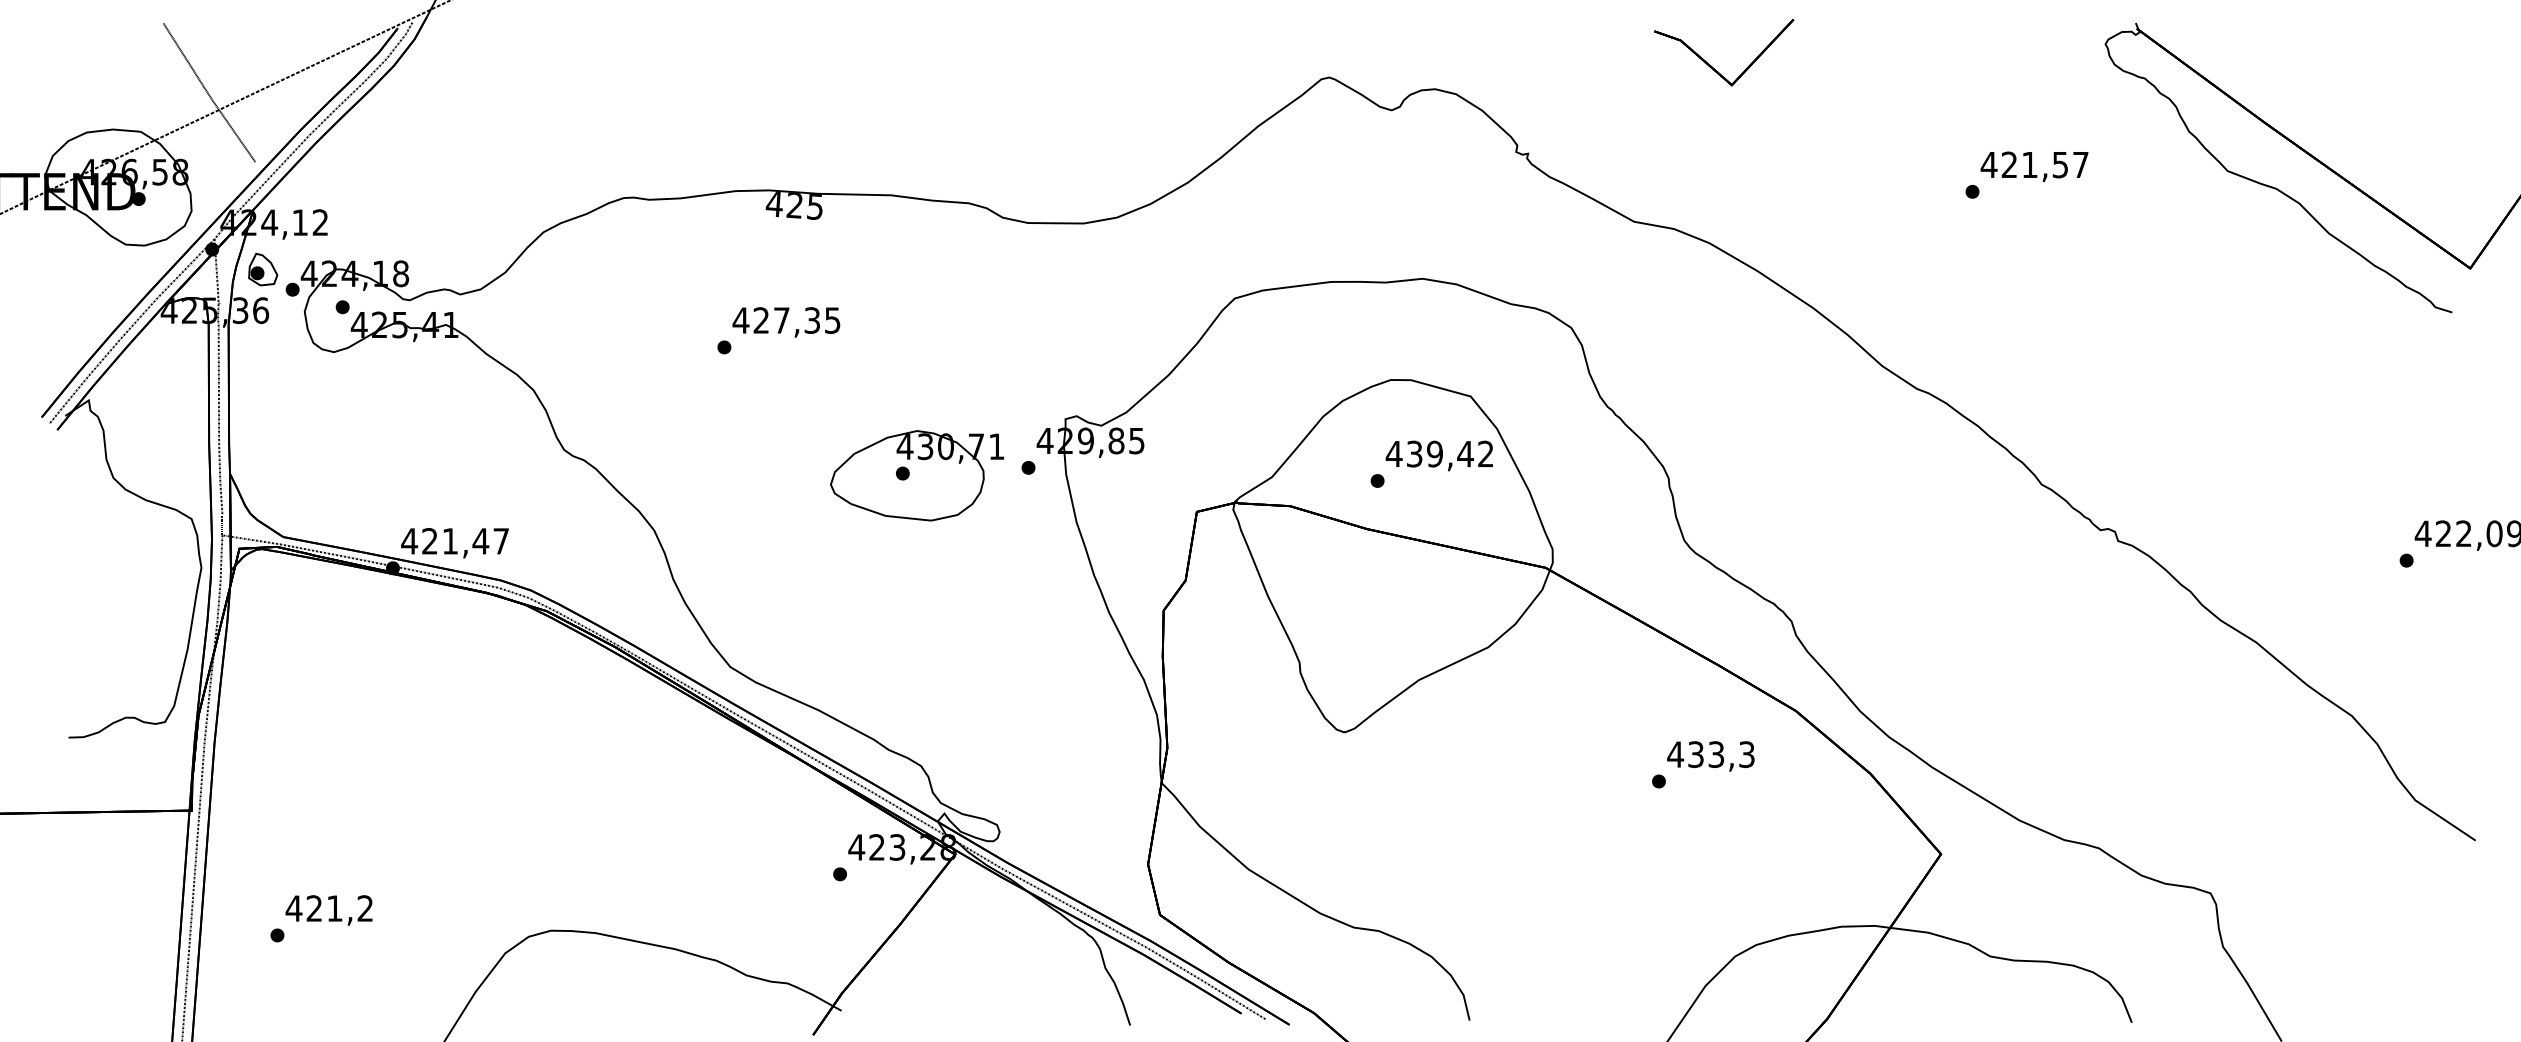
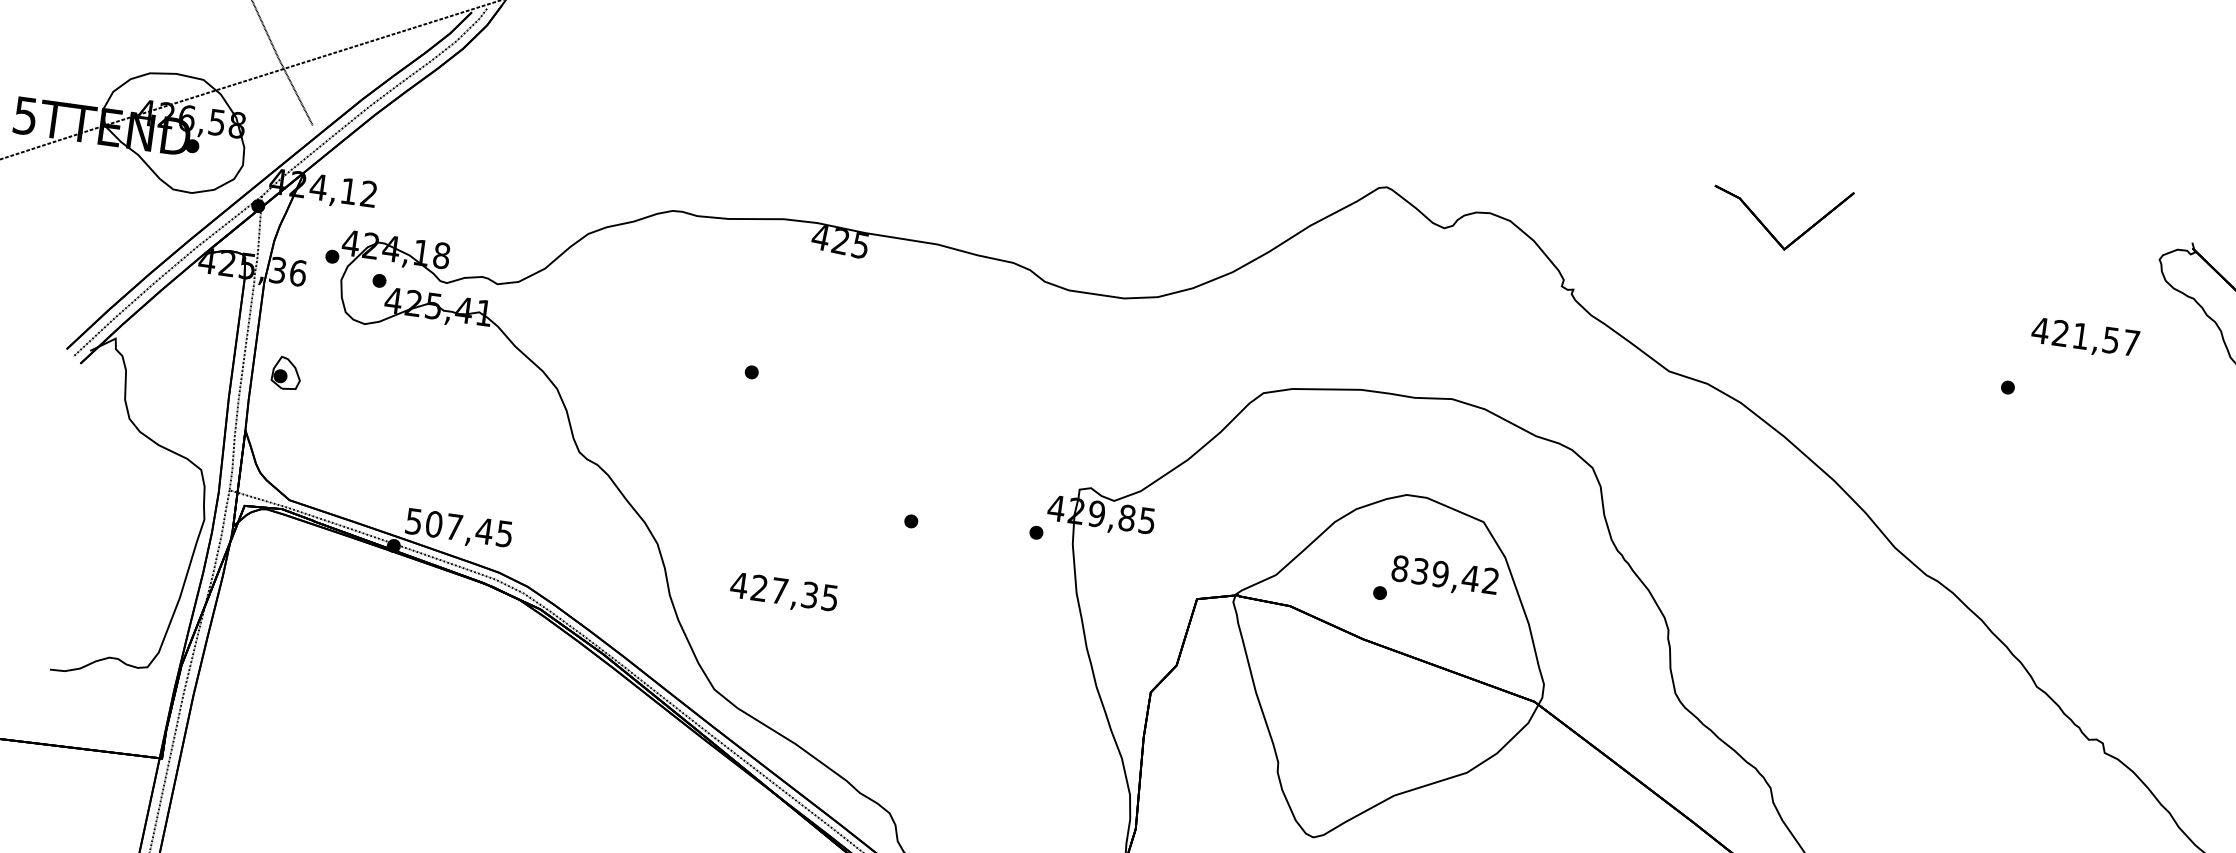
text: (2034, 166) -> (2085, 338), moved
part: (263, 269) -> (287, 373), moved
text: (786, 322) -> (784, 593), moved
text: (1393, 453) -> (1399, 568), 439,42 -> 839,42
part: (917, 475) -> (925, 525), removed
text: (454, 541) -> (458, 527), 421,47 -> 507,45

